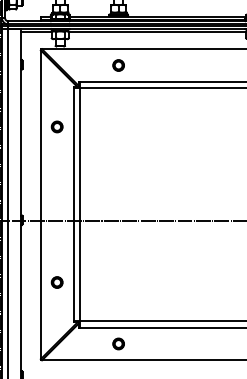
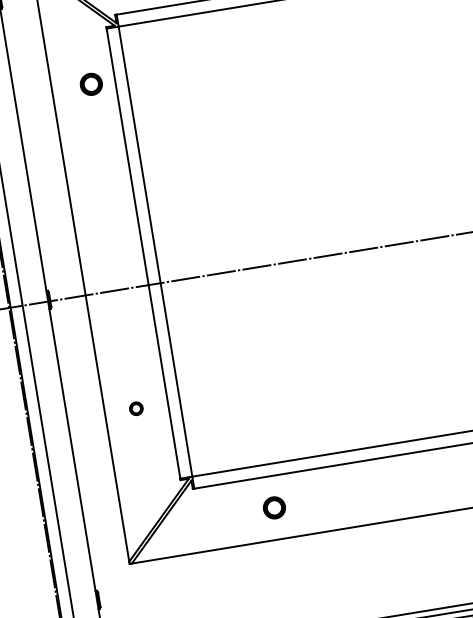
part: (56, 126) -> (89, 83), moved
part: (56, 282) -> (135, 408), size x0.6

